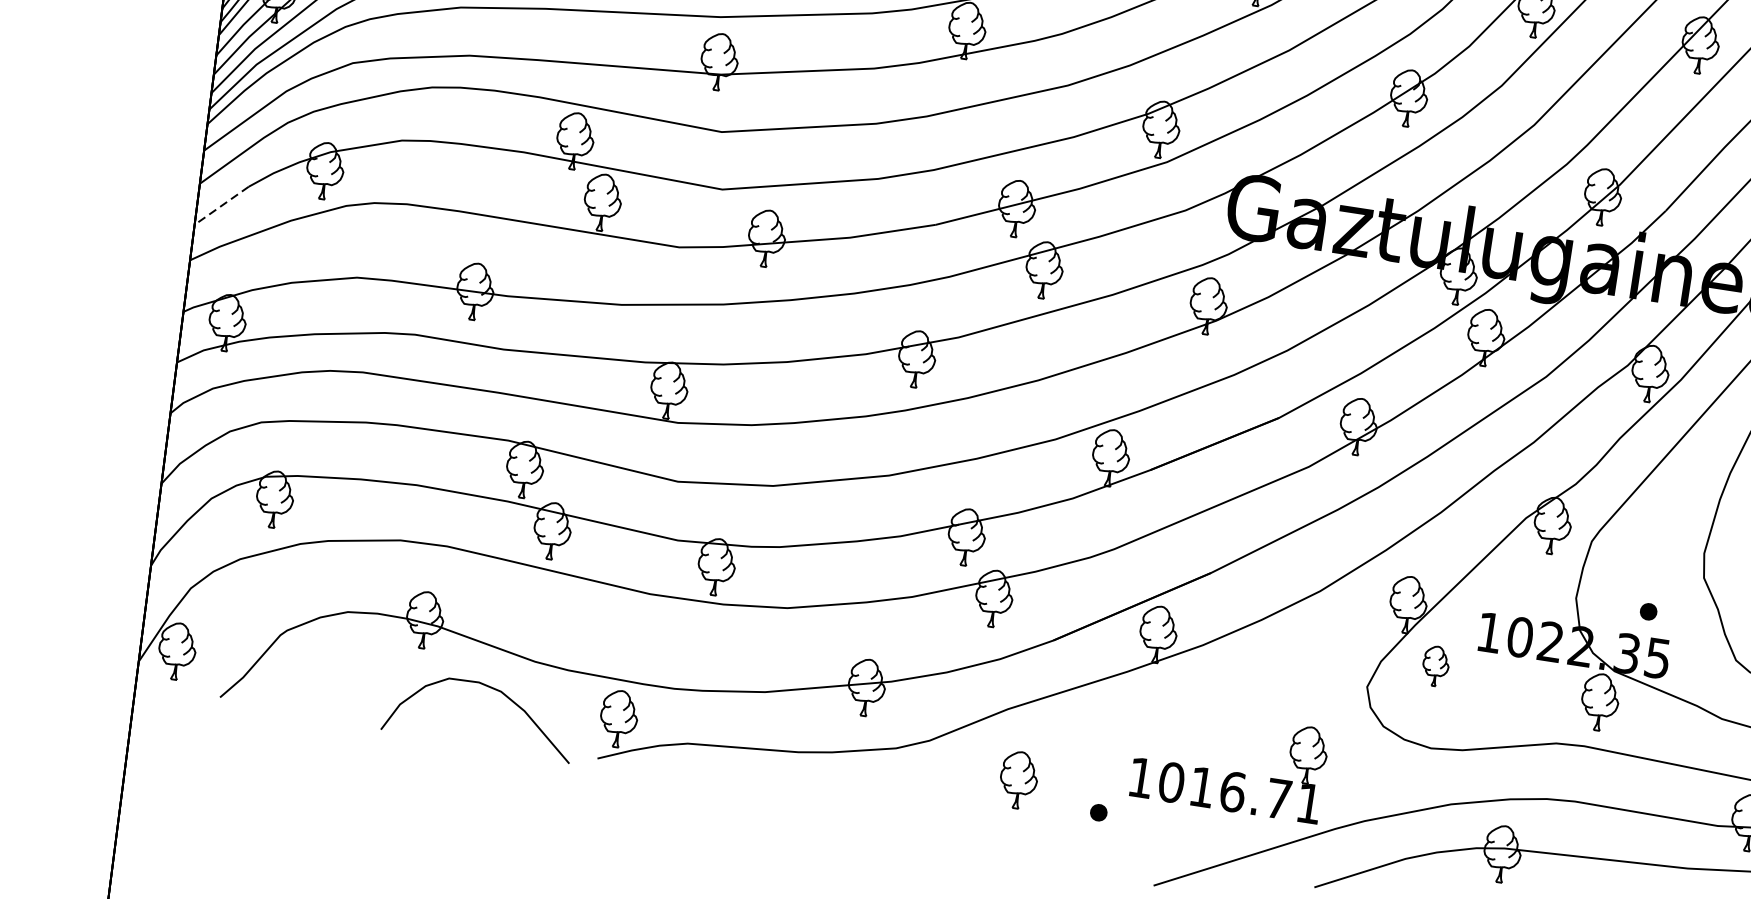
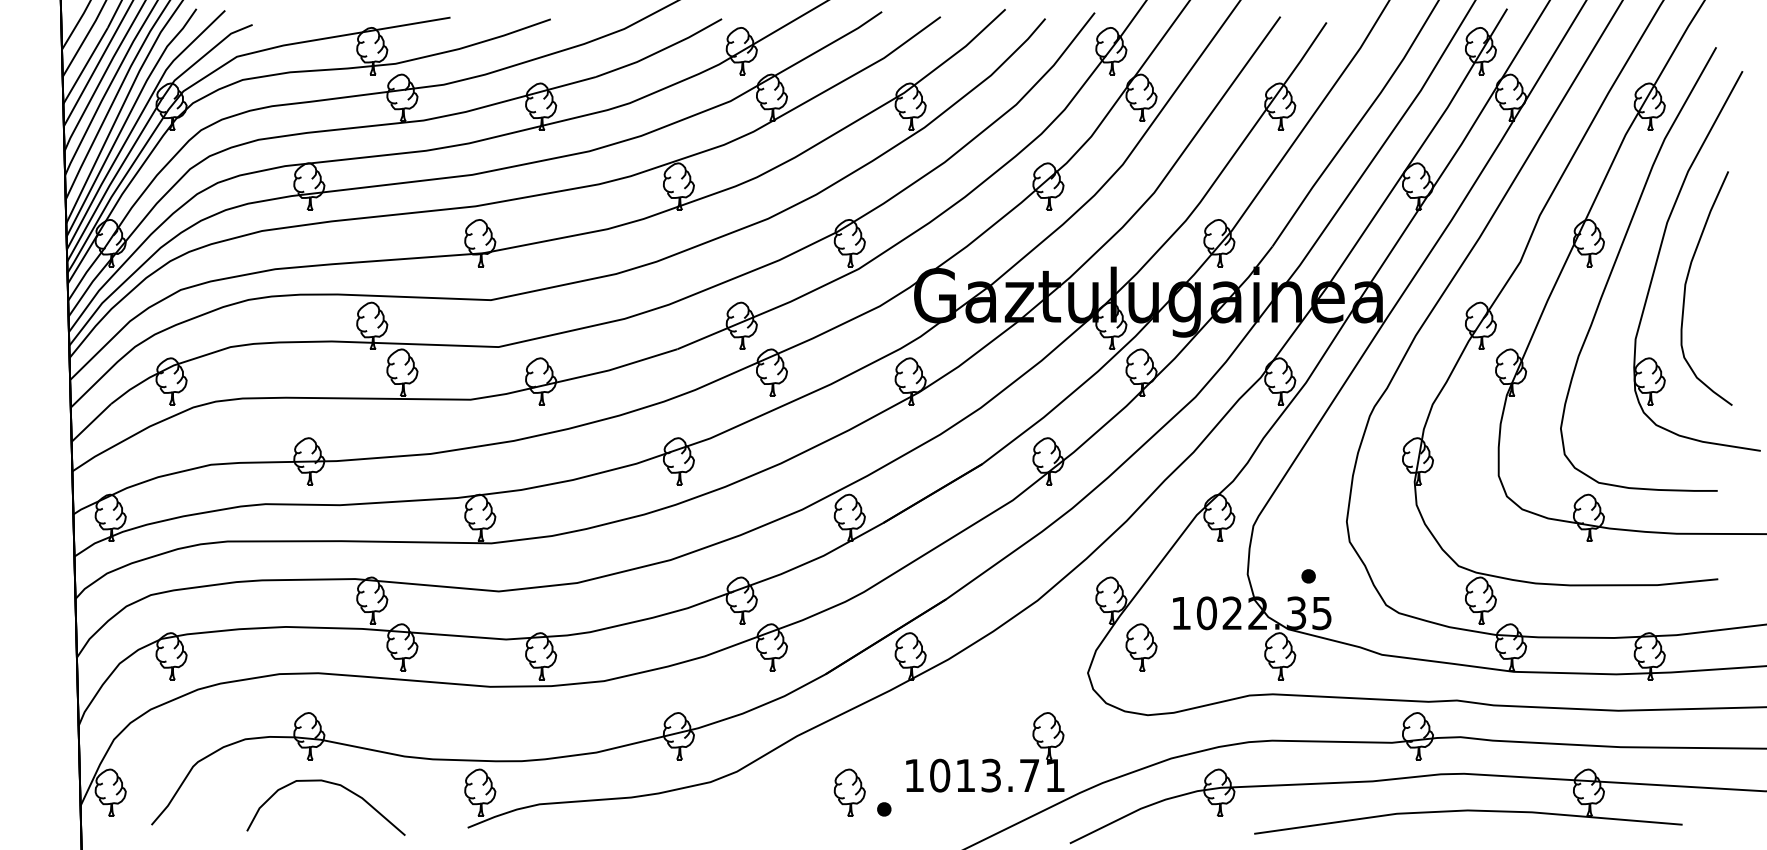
line: (221, 206) -> (91, 423), dashed -> solid
part: (1435, 666) -> (1141, 647), size x1.43
curve: (491, 689) -> (332, 784), moved
part: (1018, 779) -> (849, 792), moved
text: (1233, 791) -> (991, 775), 1016.71 -> 1013.71

